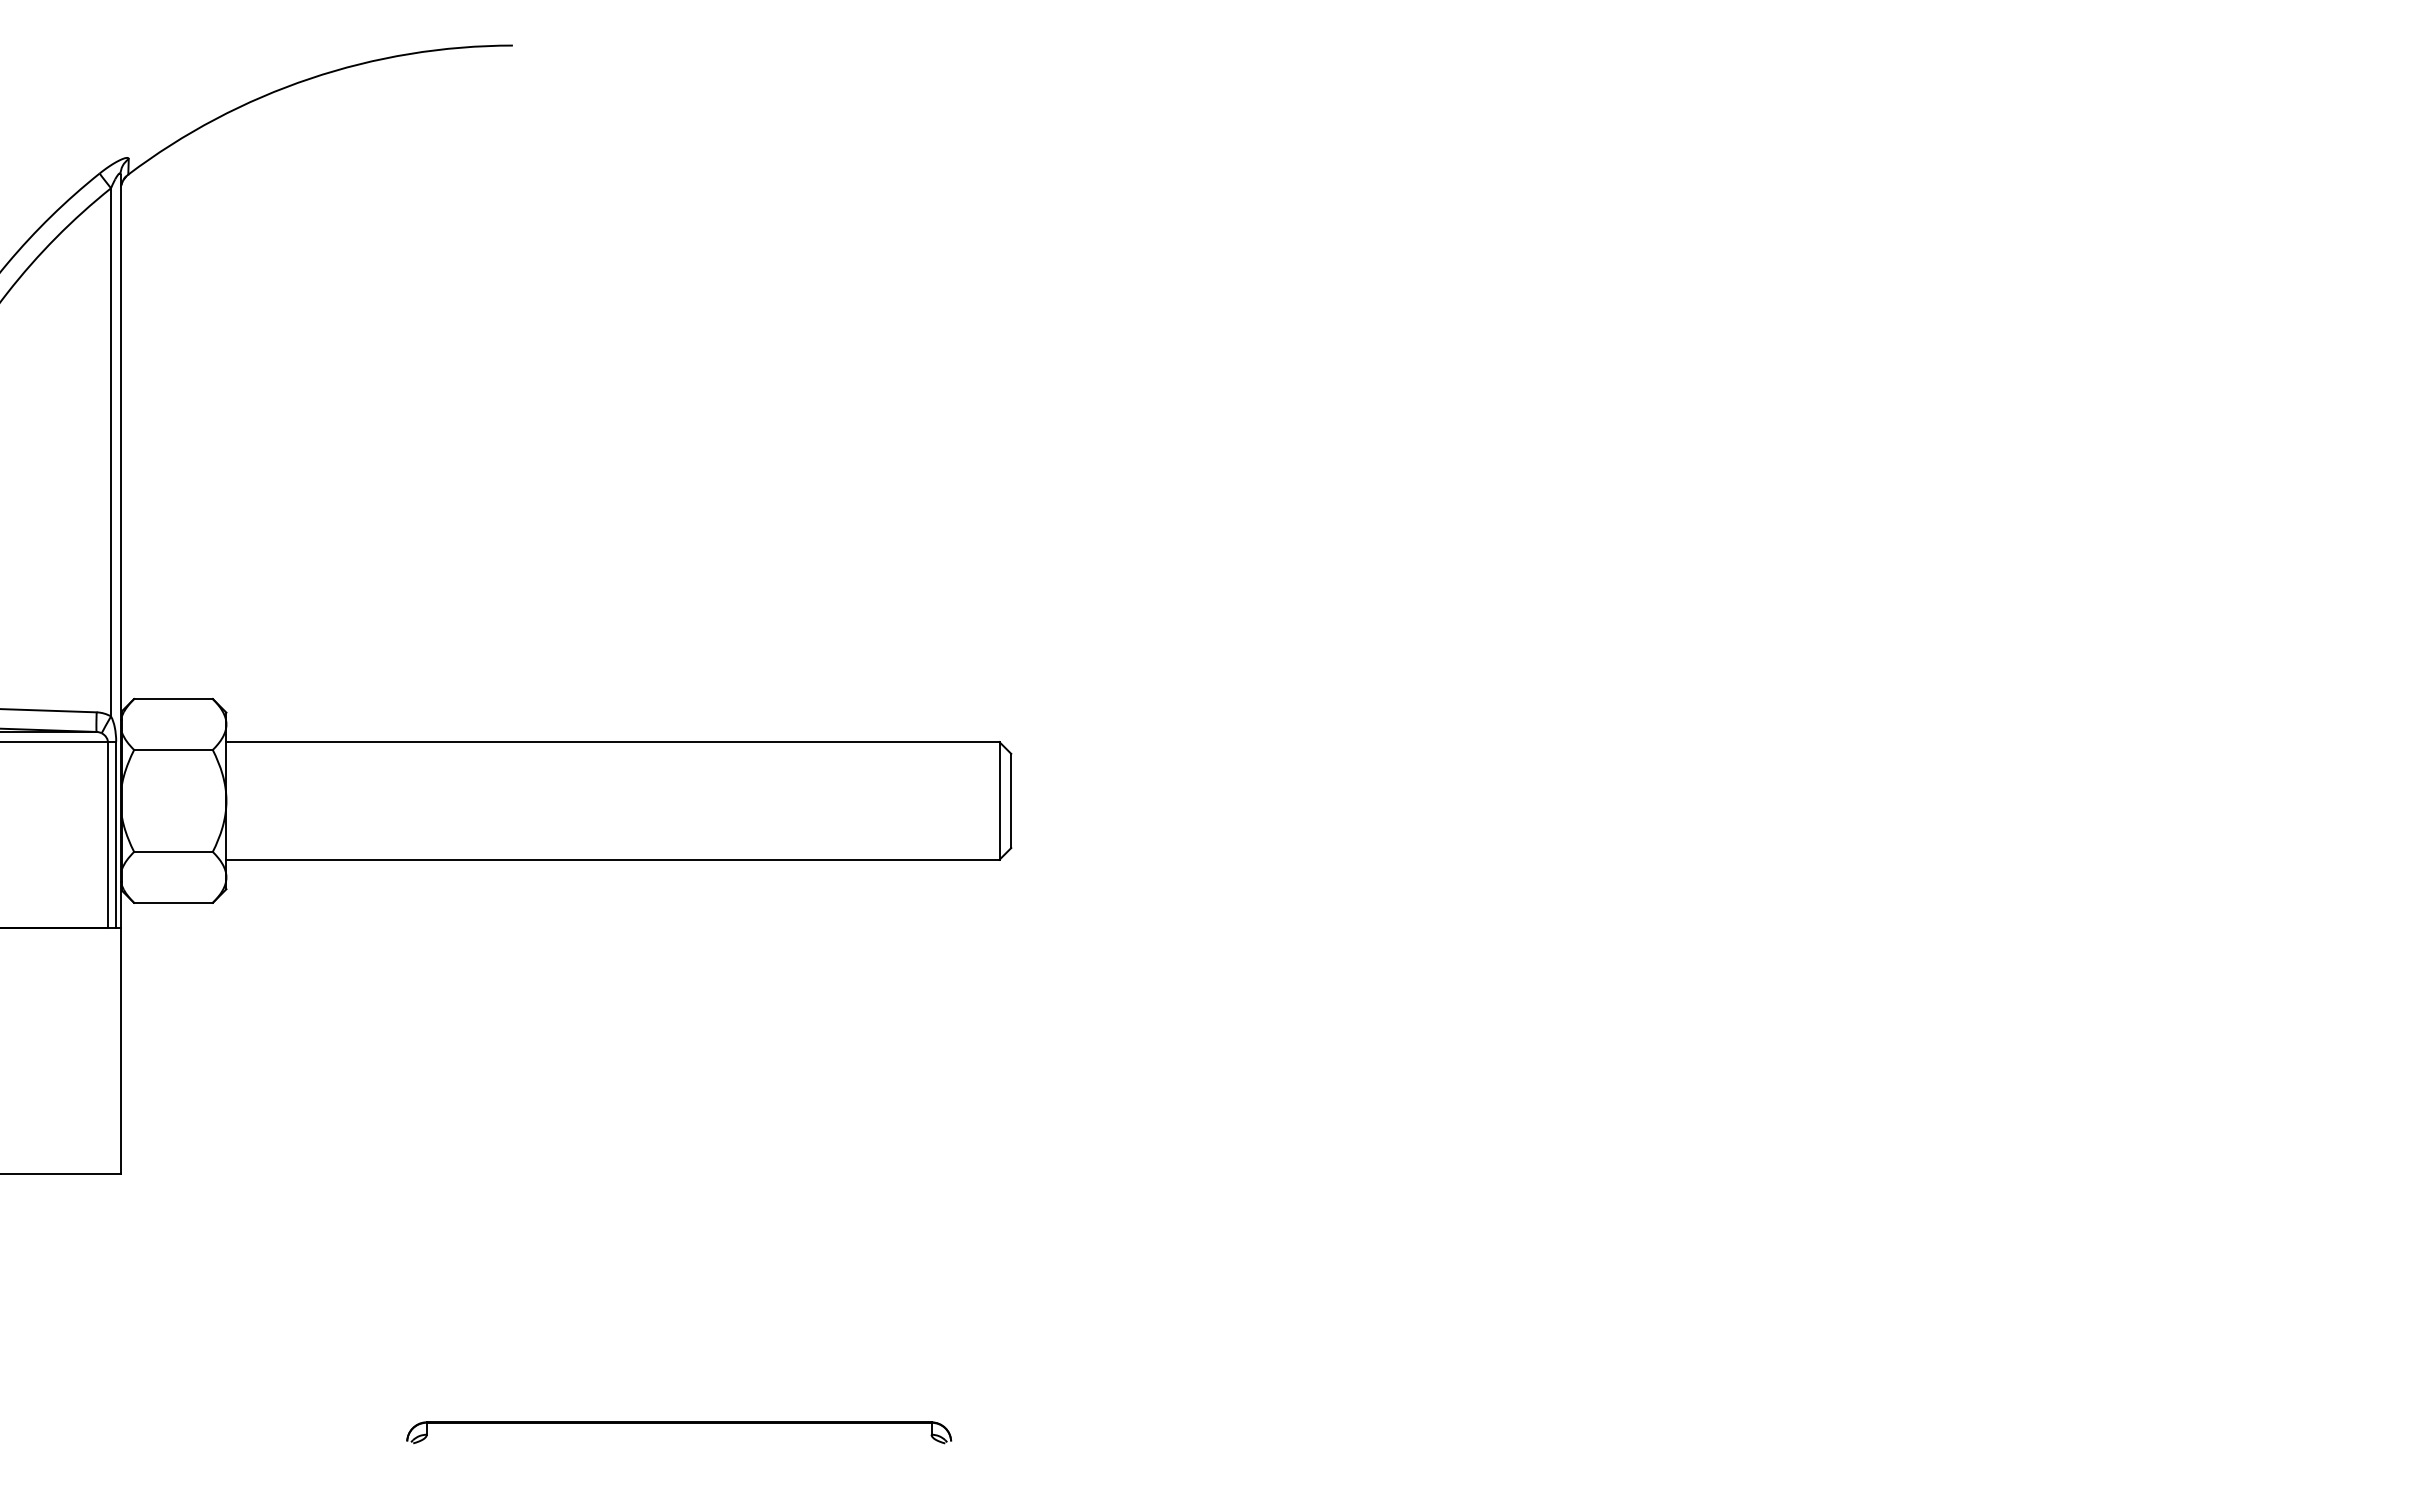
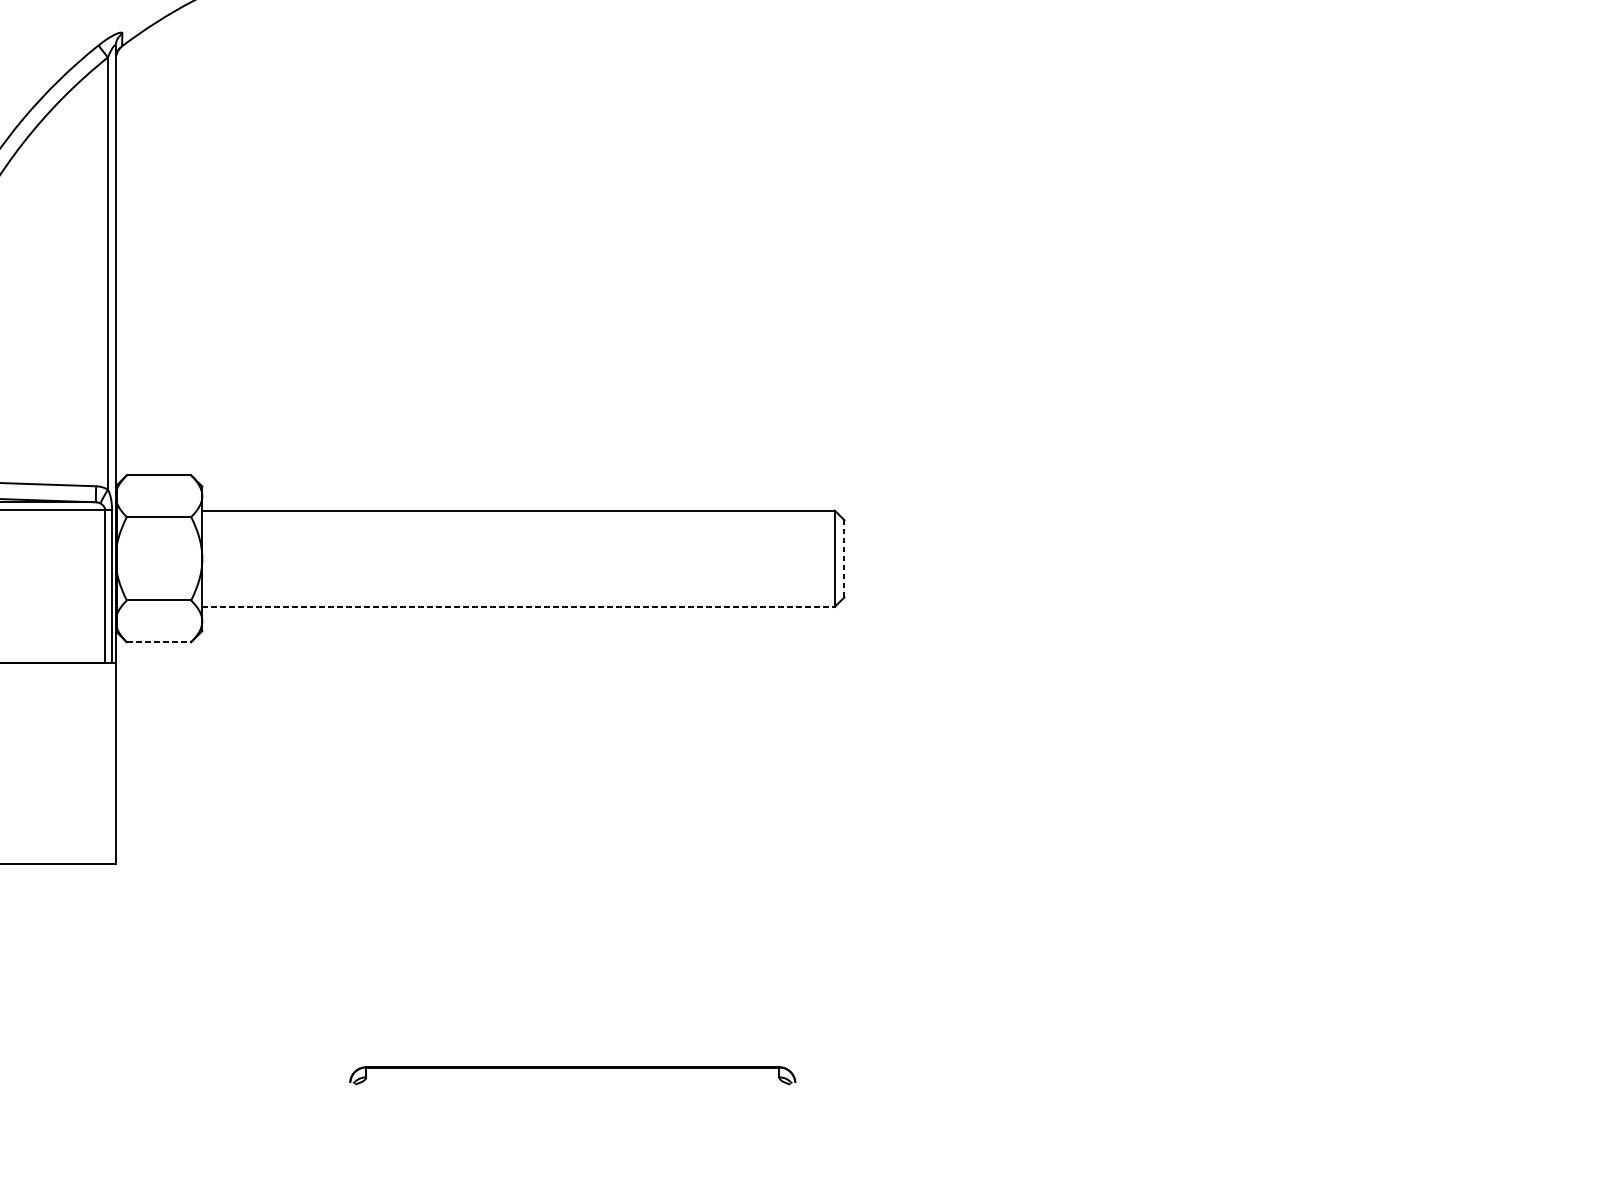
line: (1011, 800) -> (844, 558), solid -> dashed
line: (612, 859) -> (518, 606), solid -> dashed
line: (173, 902) -> (159, 641), solid -> dashed

